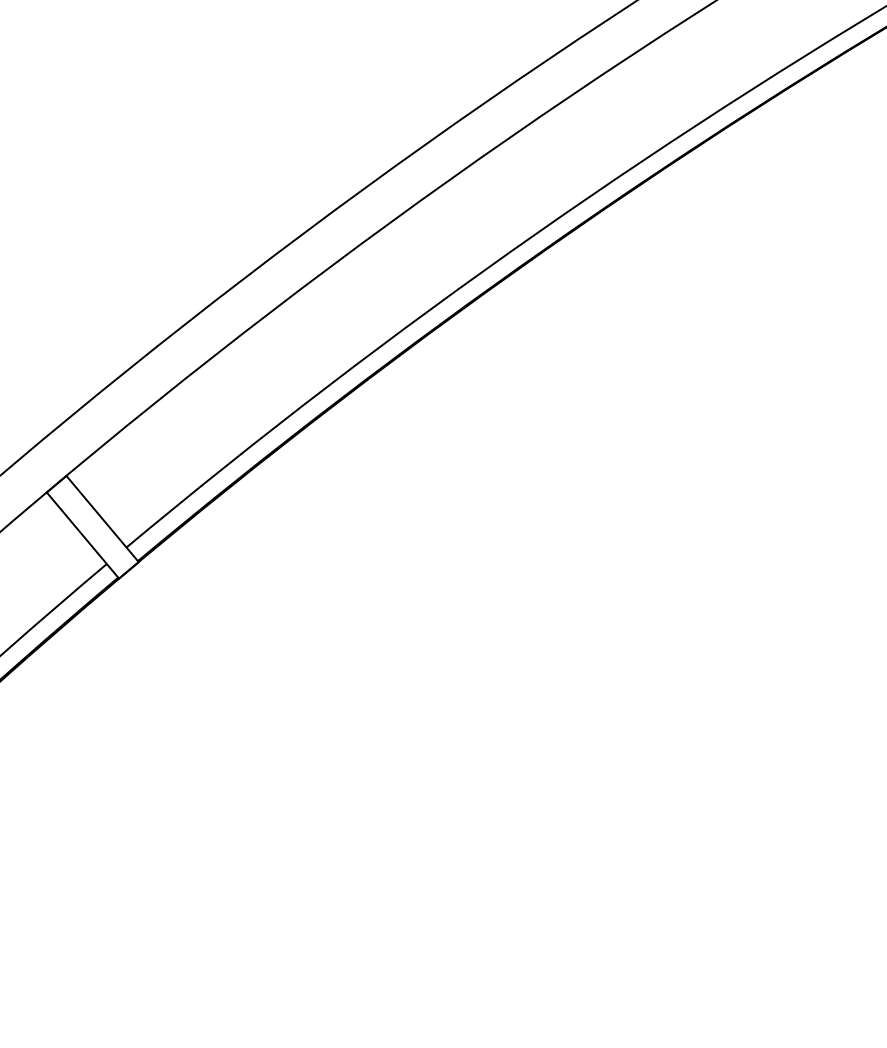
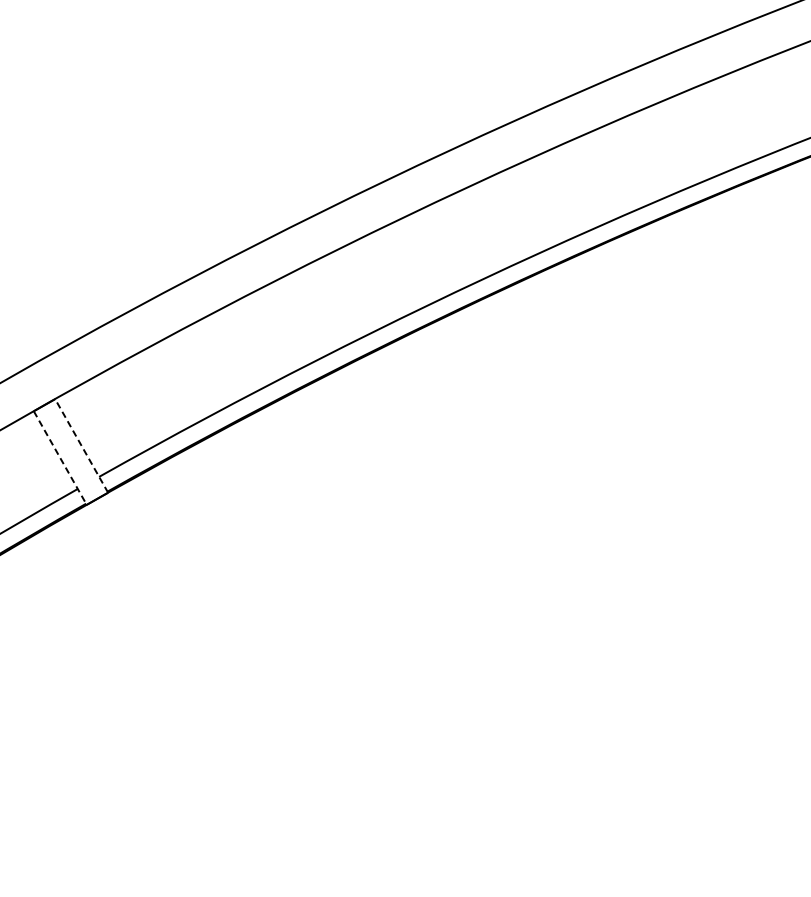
line: (102, 518) -> (81, 445), solid -> dashed
line: (83, 535) -> (60, 458), solid -> dashed

